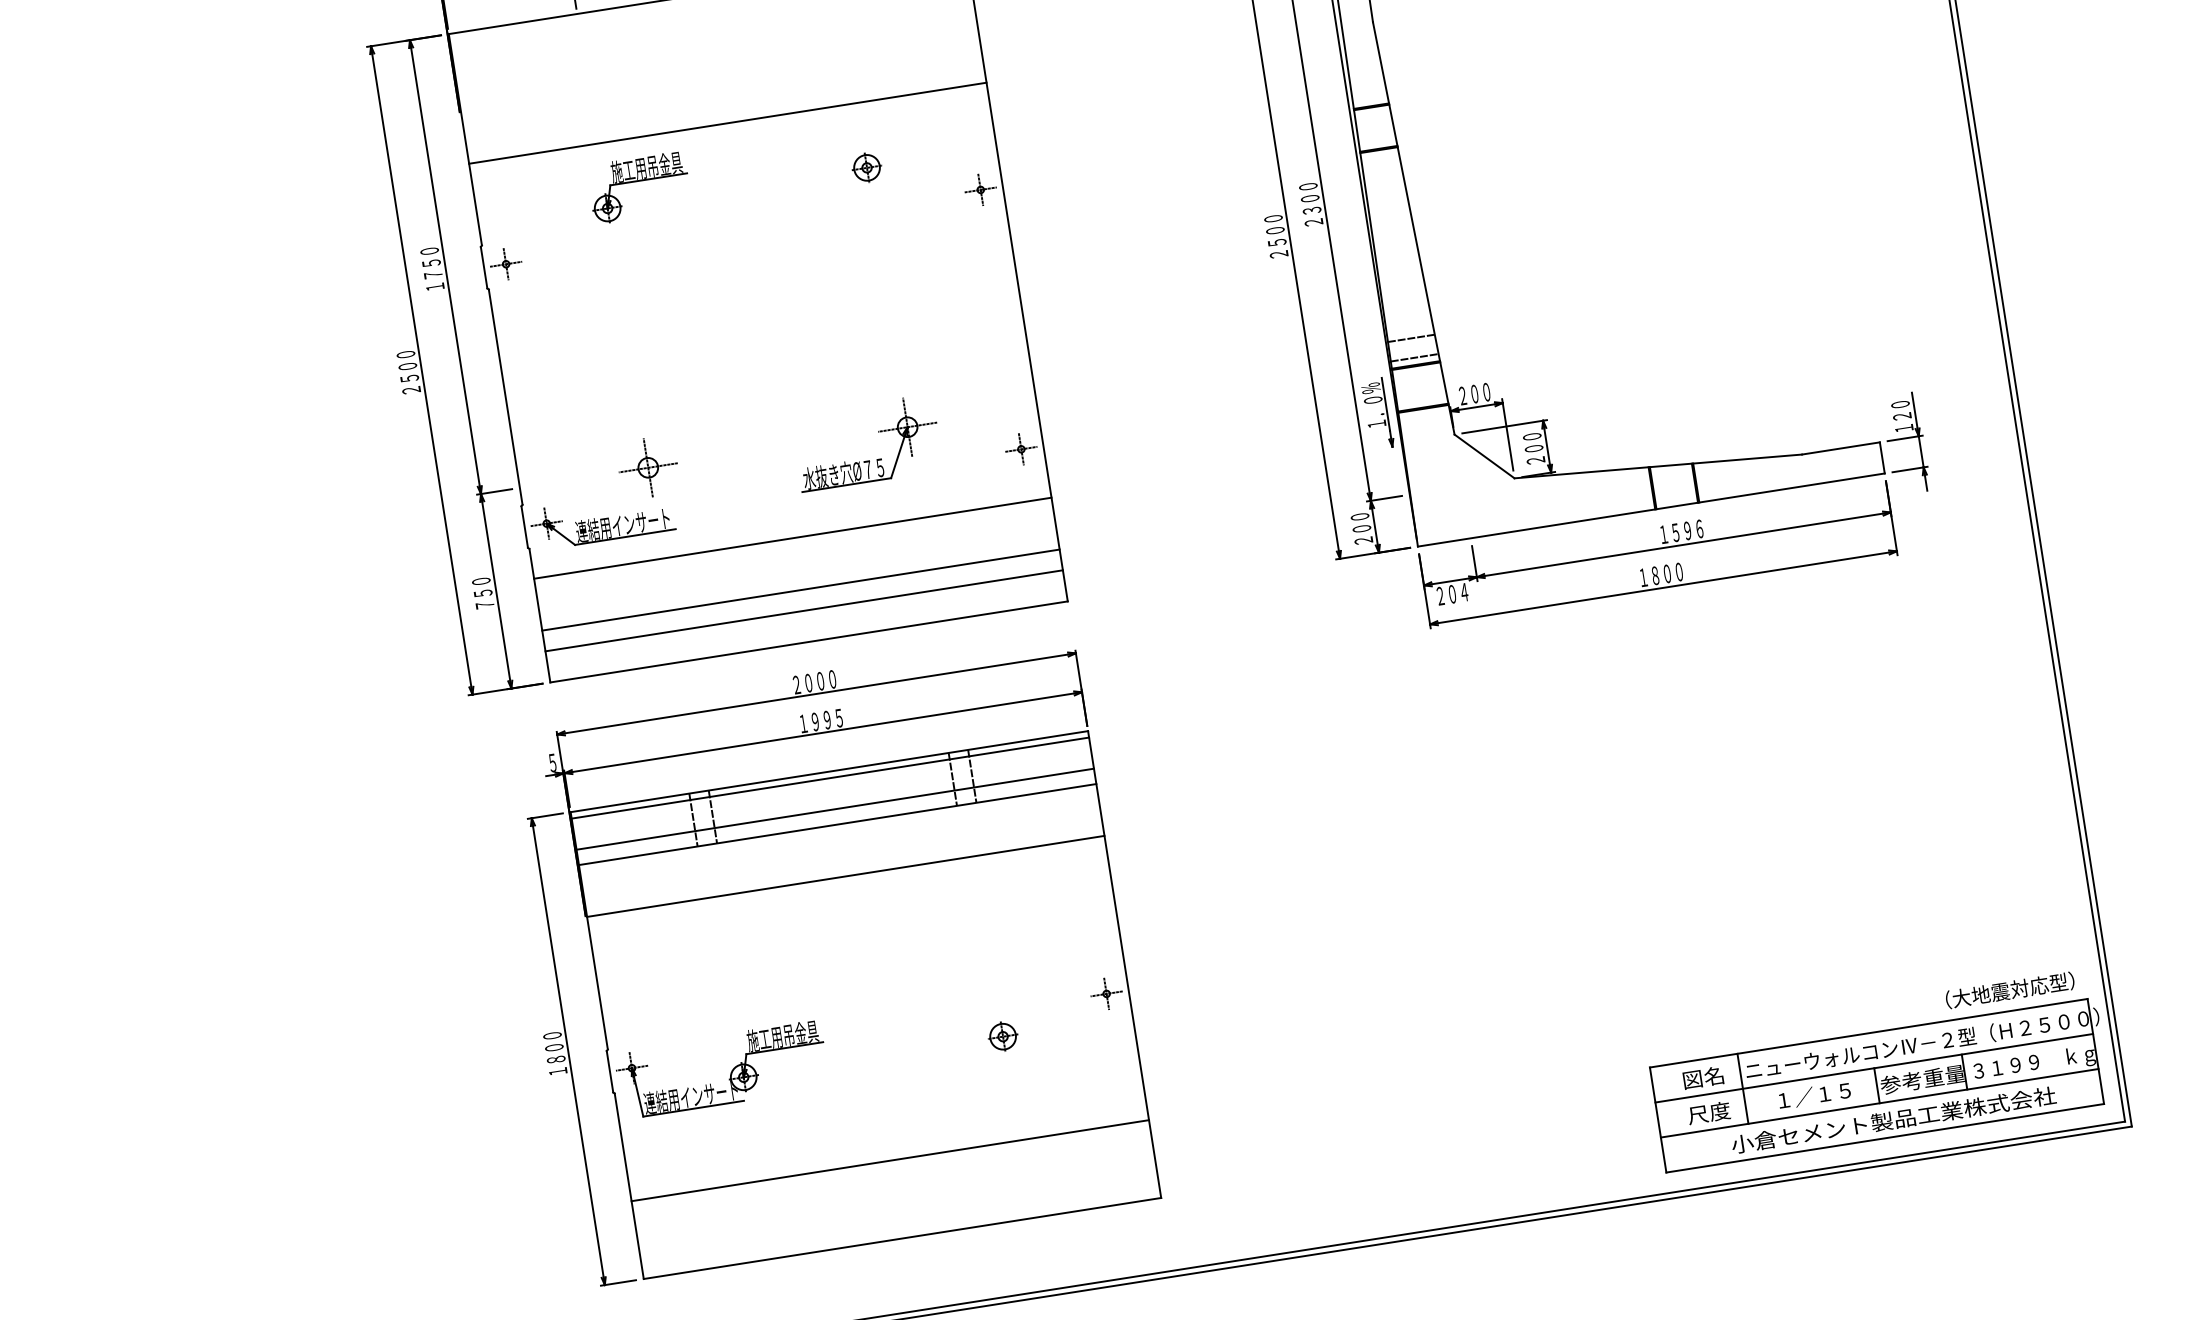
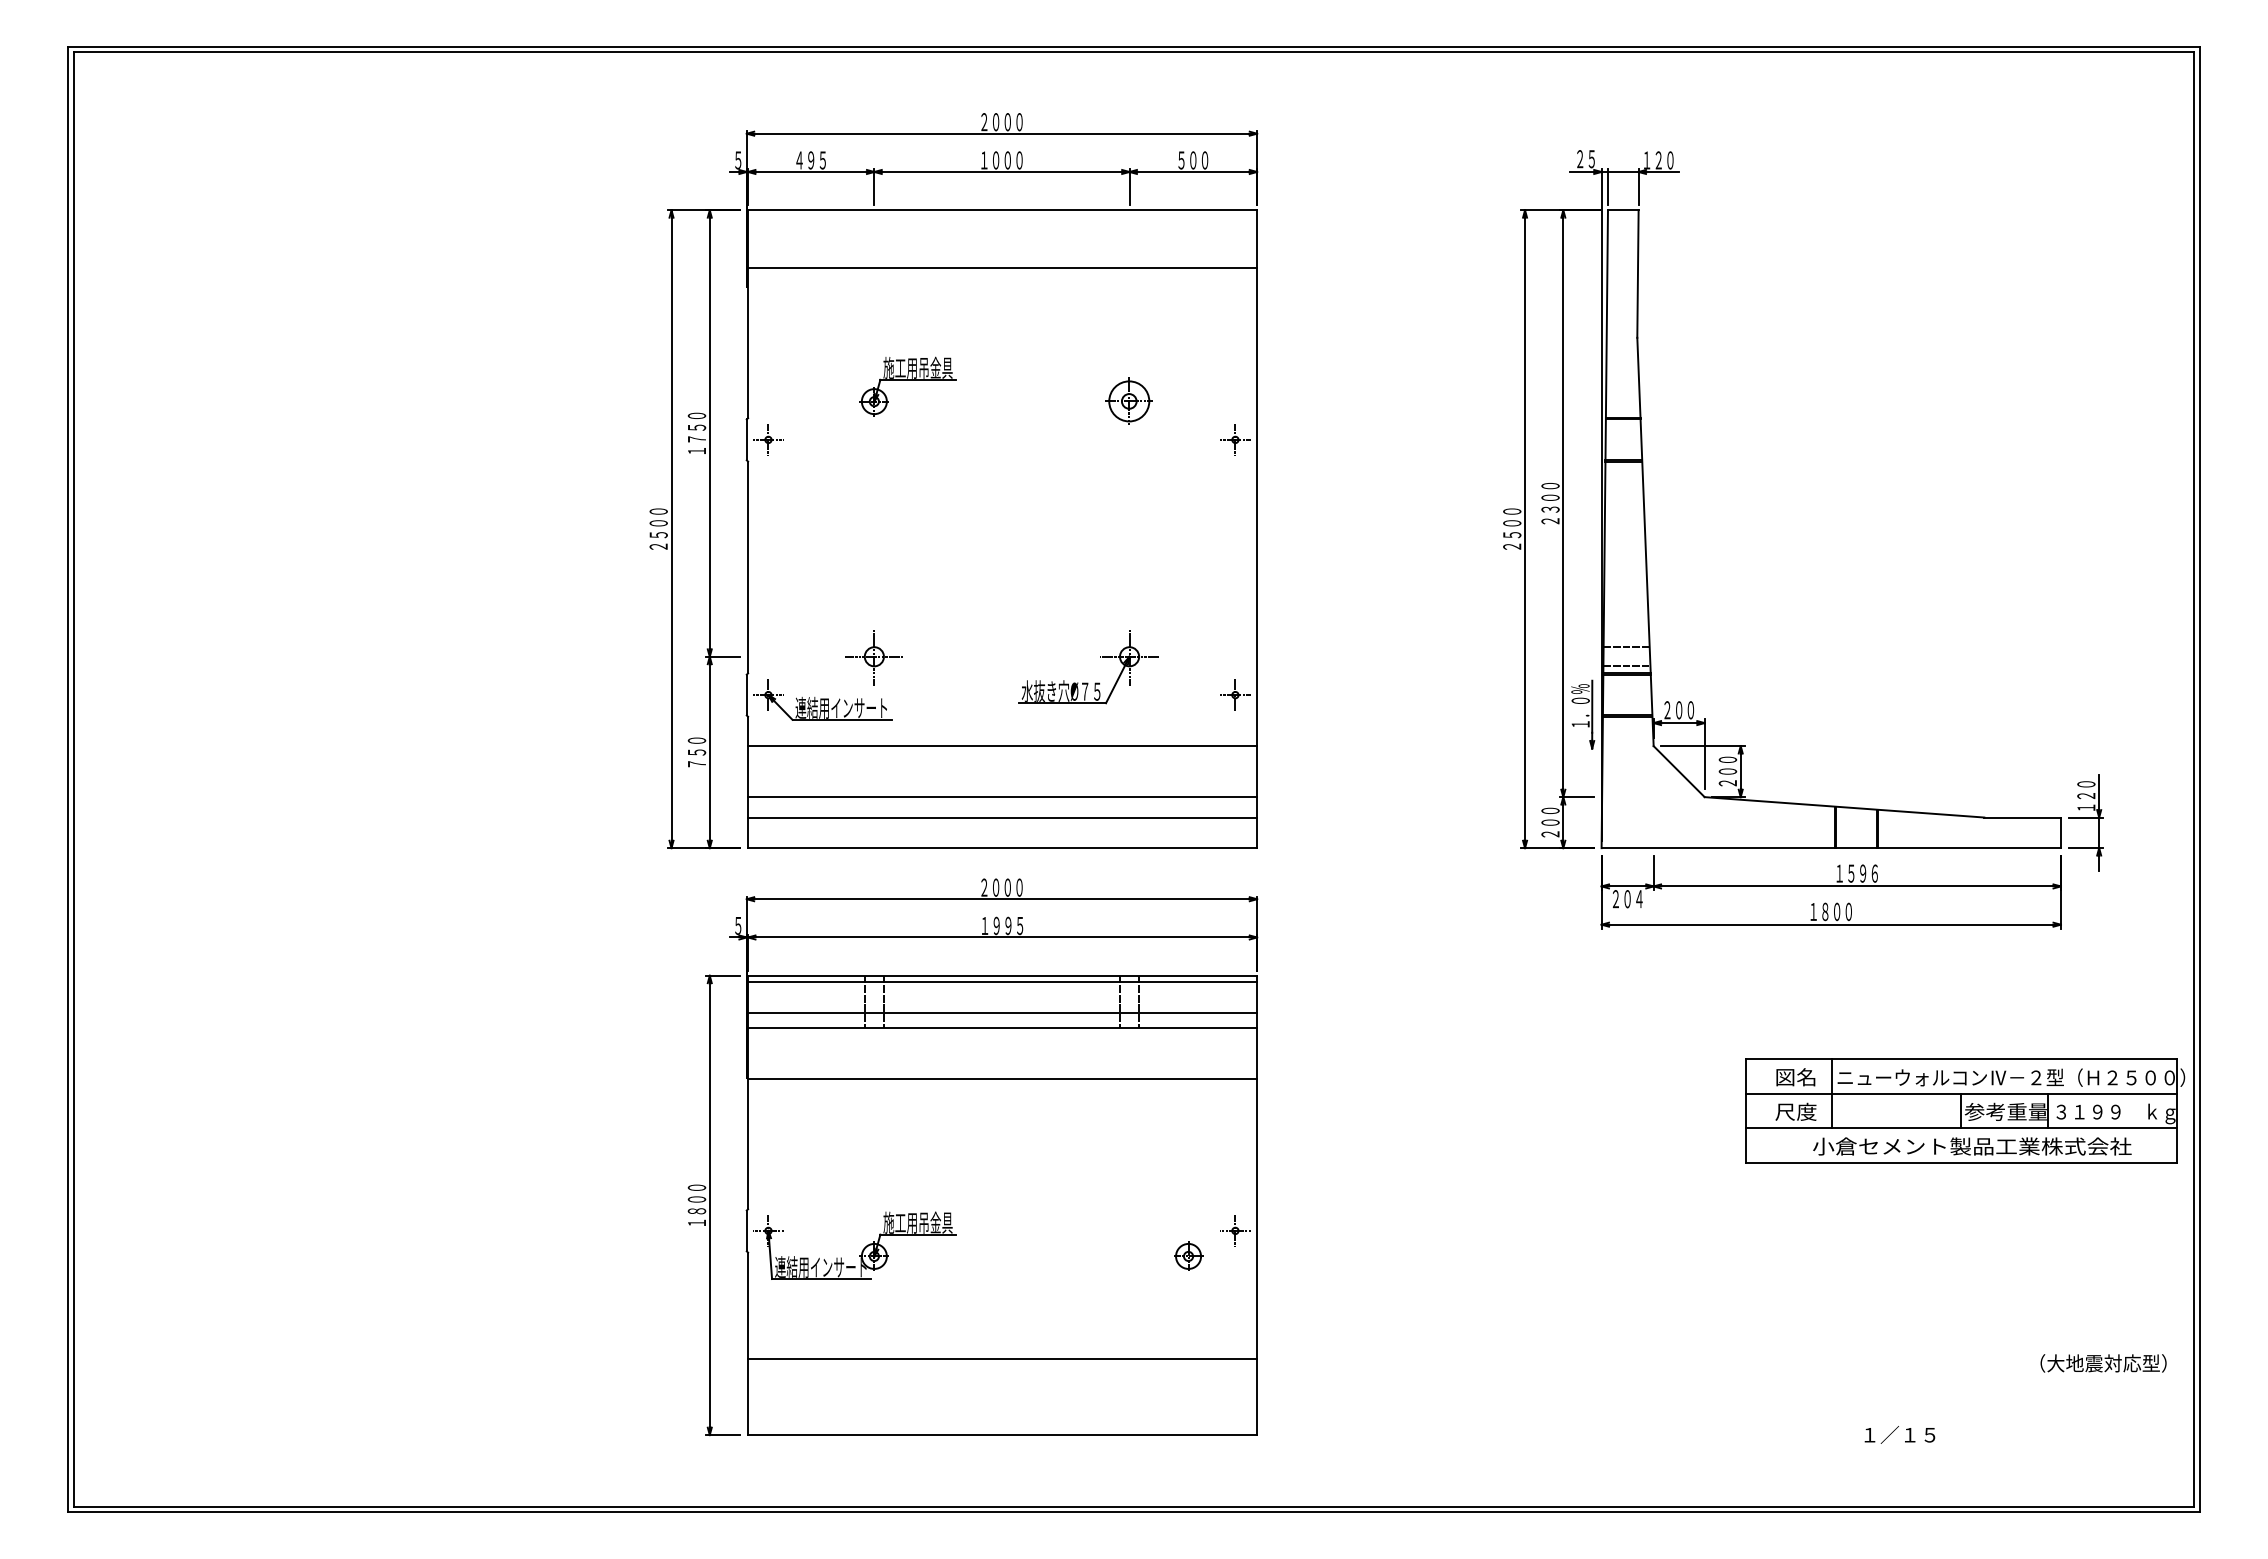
line: (727, 122) -> (1002, 267), moved
part: (866, 167) -> (1129, 401), size x1.6
part: (1002, 1035) -> (1188, 1255), moved
part: (1881, 1084) -> (1965, 1110), moved

